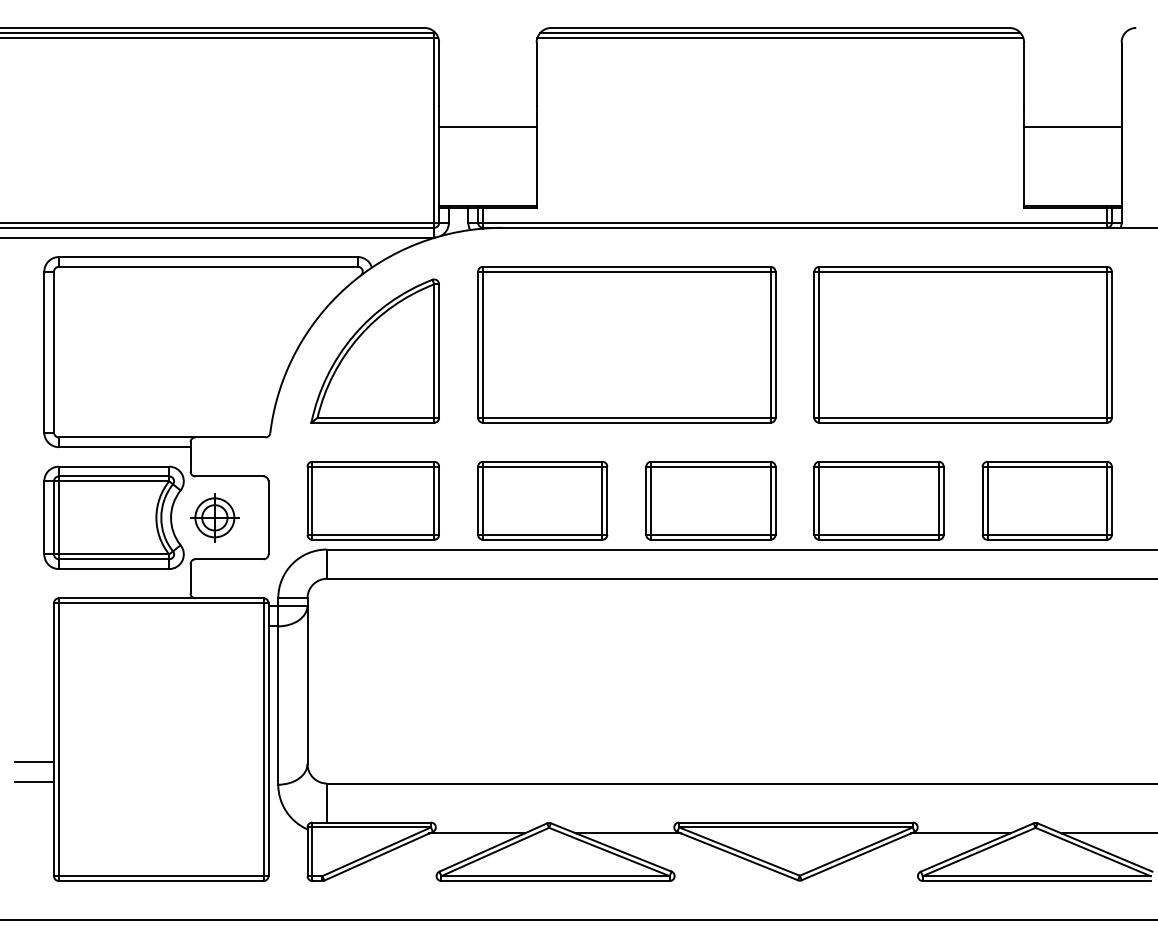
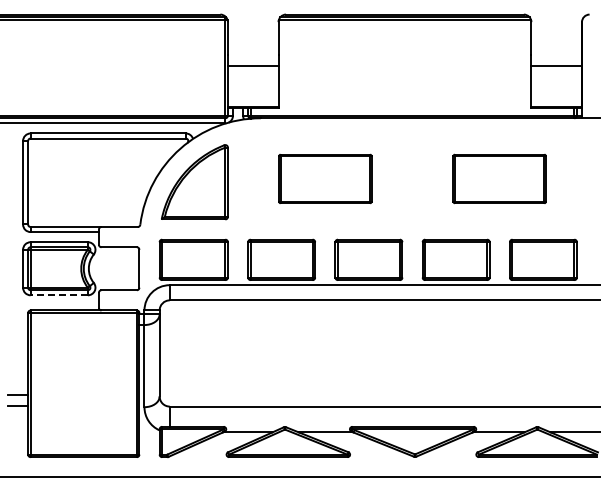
part: (627, 343) -> (325, 178), size x0.6
part: (962, 343) -> (499, 178), size x0.6
part: (214, 517) -> (111, 268), removed
line: (114, 569) -> (59, 295), solid -> dashed

